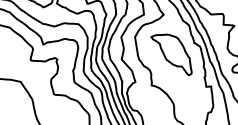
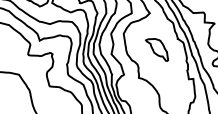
part: (171, 54) -> (157, 49), size x0.6

